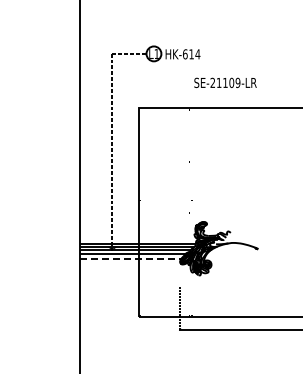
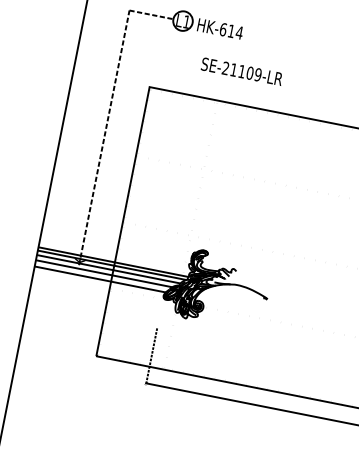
text: (225, 82) -> (242, 71), moved
line: (130, 259) -> (100, 280), dashed -> solid

